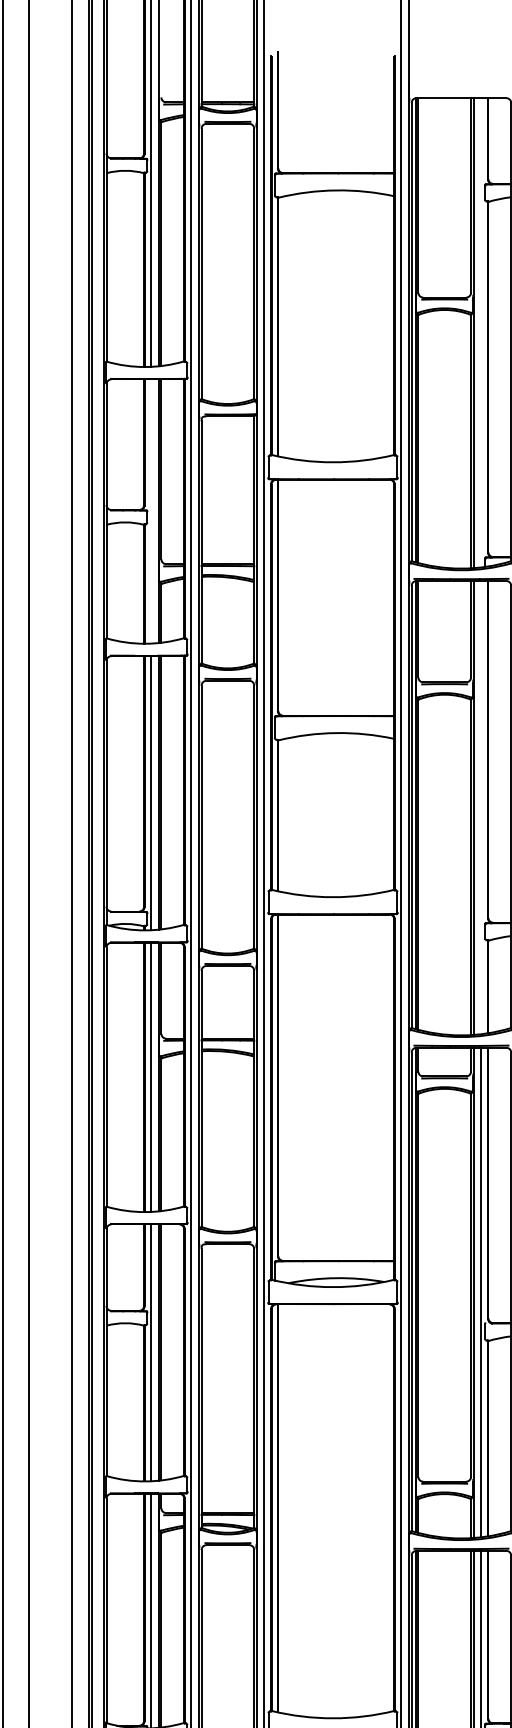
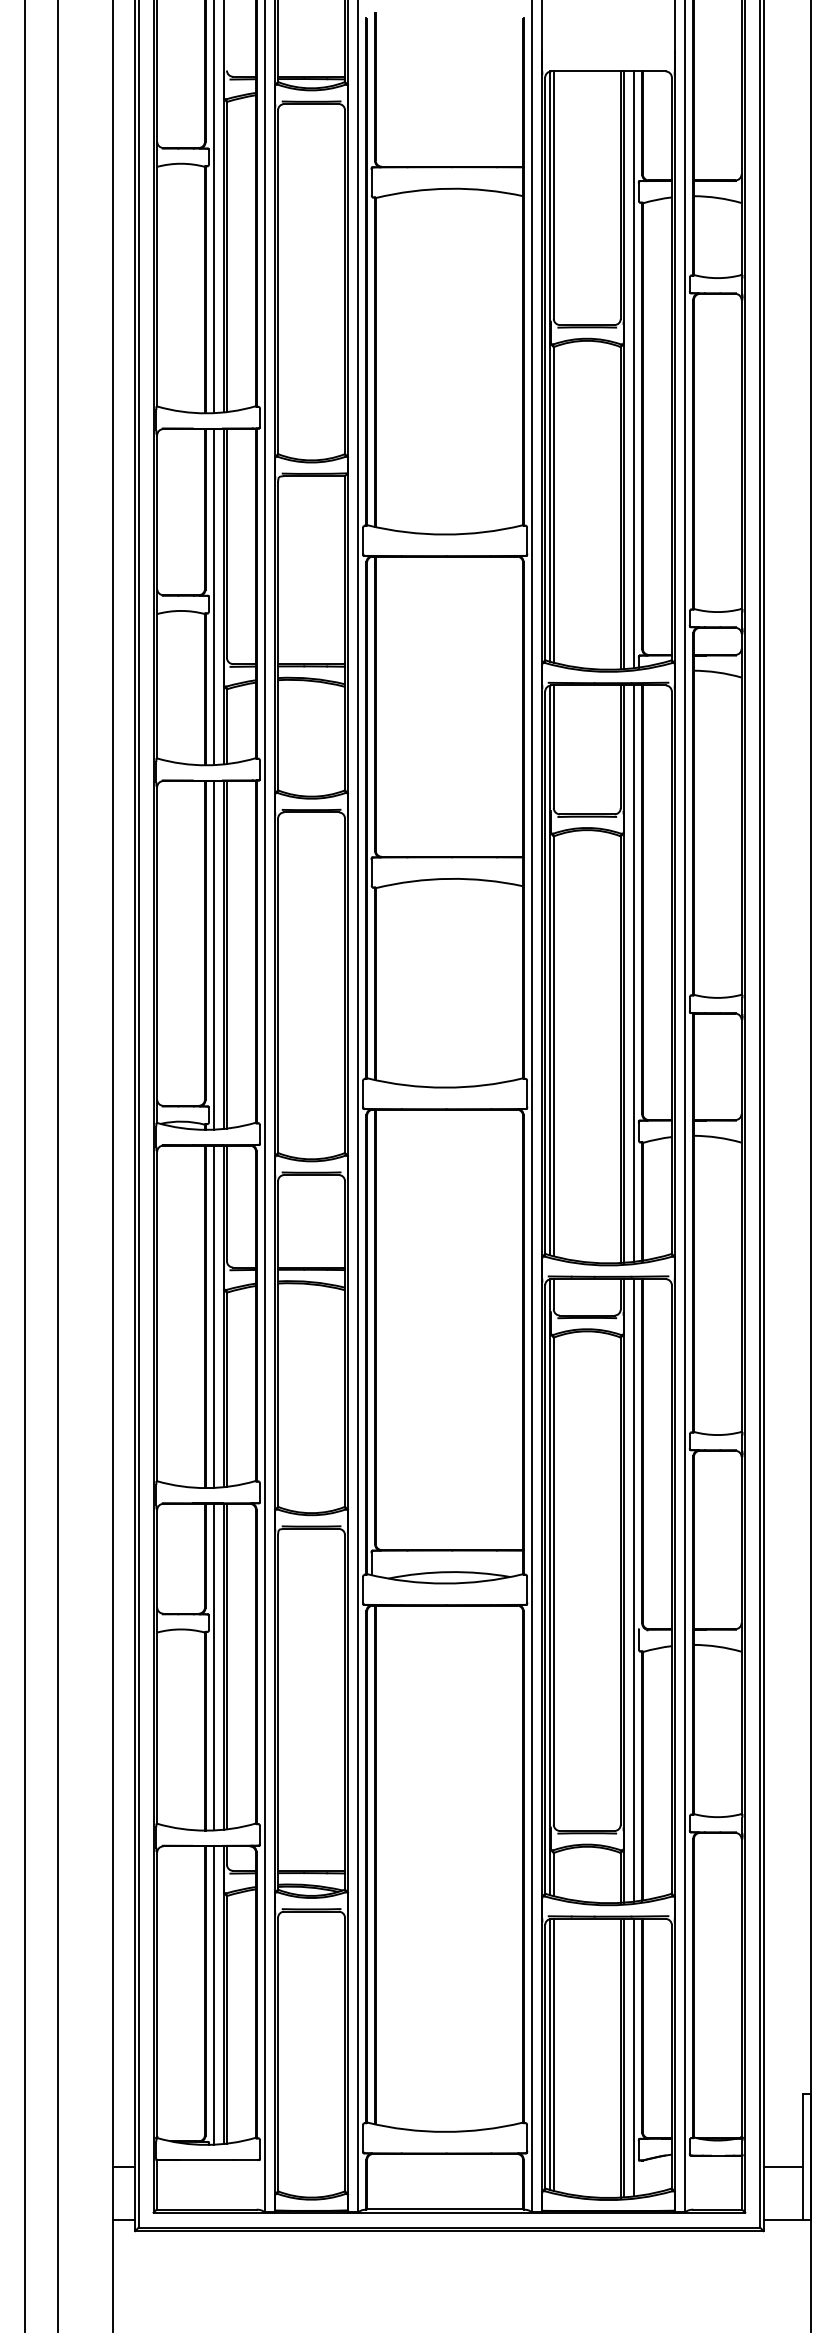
line: (481, 332) -> (633, 369), added
line: (150, 511) -> (213, 597), added
line: (481, 807) -> (633, 973), added

